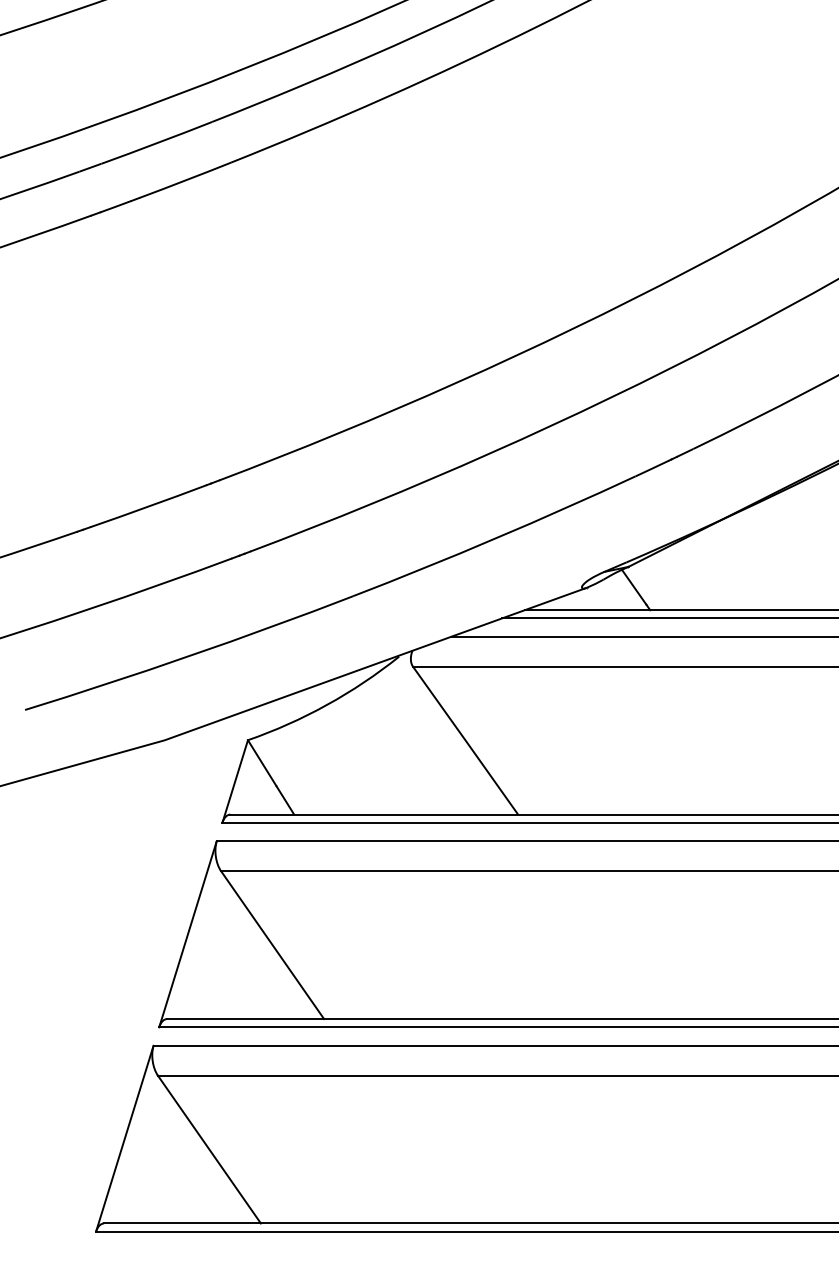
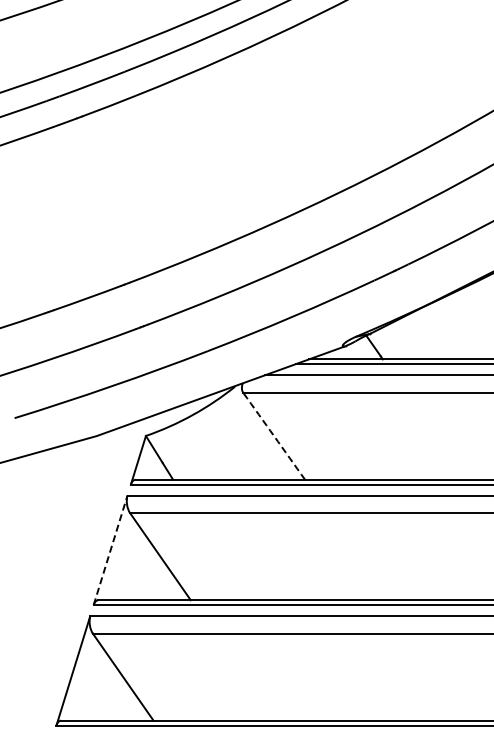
arc: (466, 741) -> (274, 436), solid -> dashed
line: (187, 932) -> (110, 549), solid -> dashed

